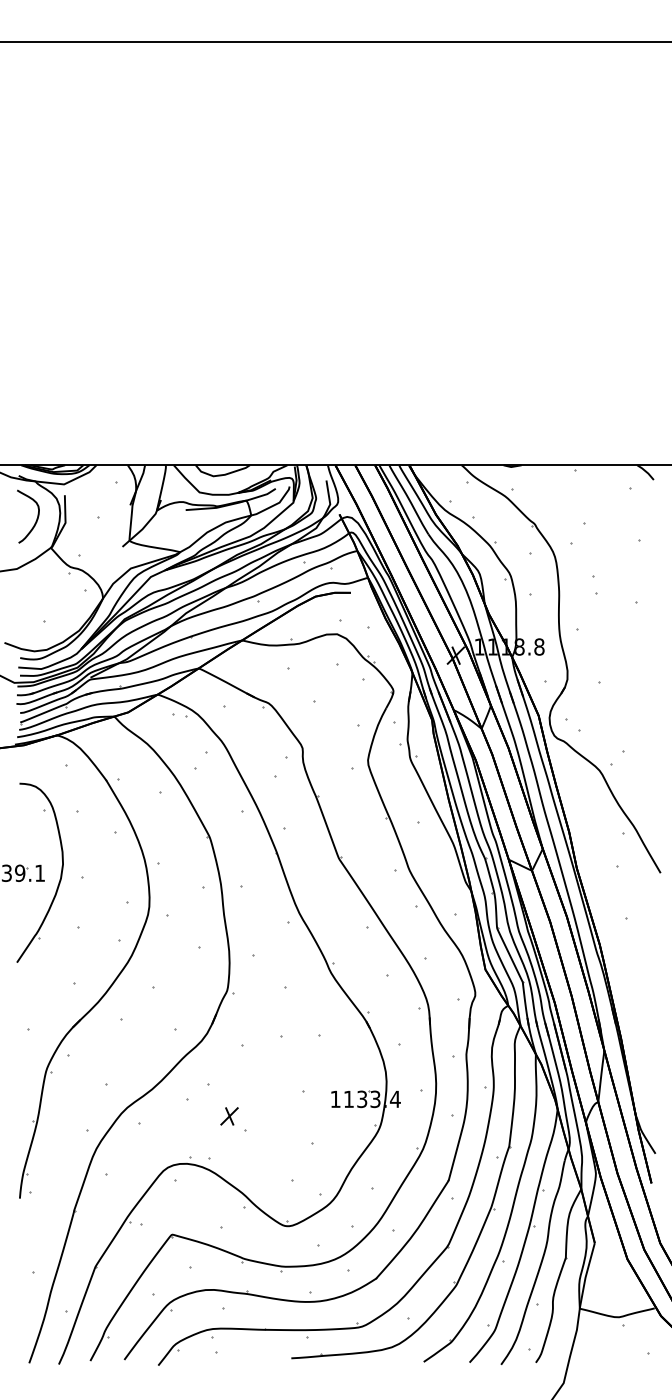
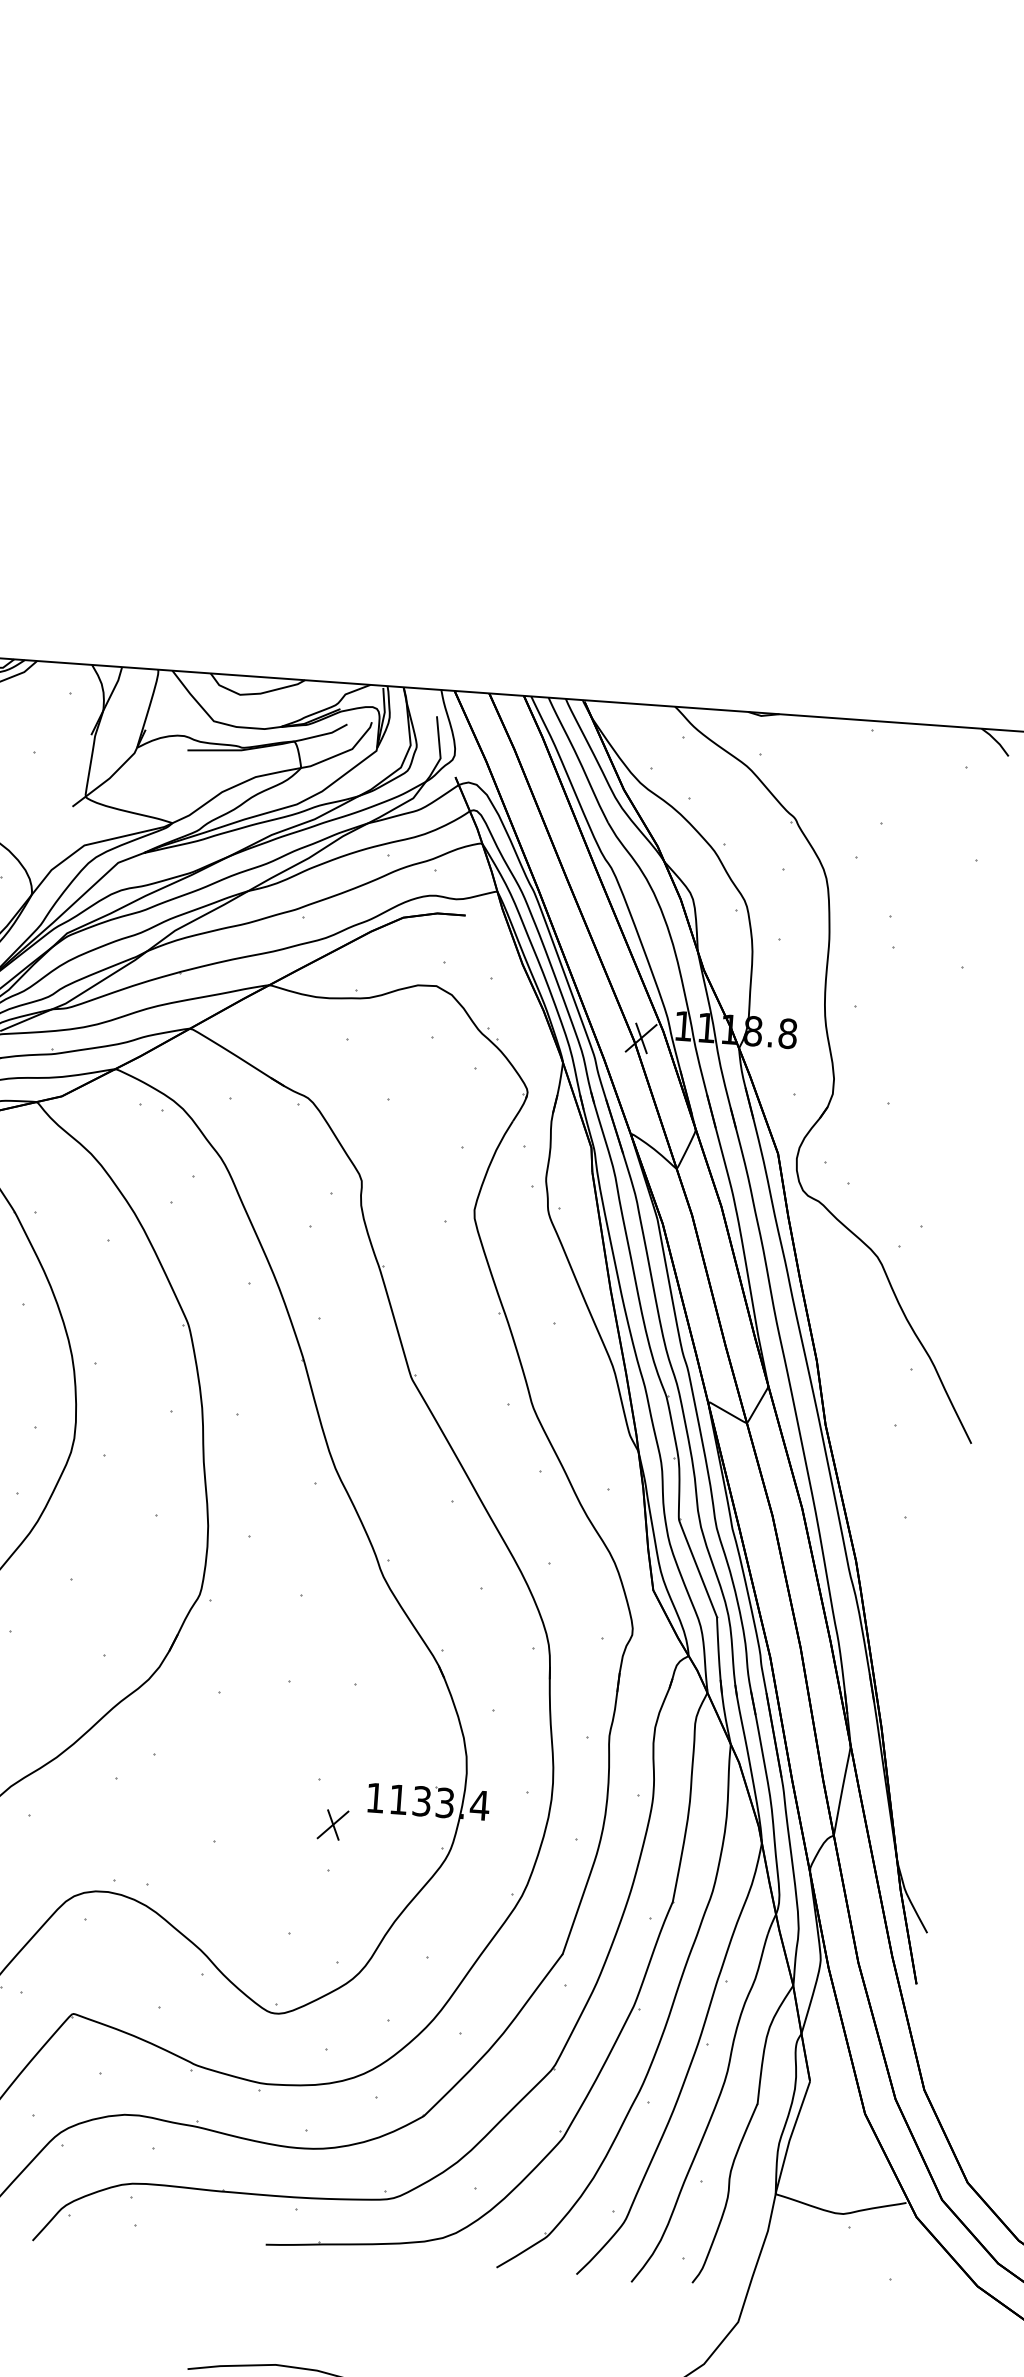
part: (229, 1116) -> (332, 1825), moved

